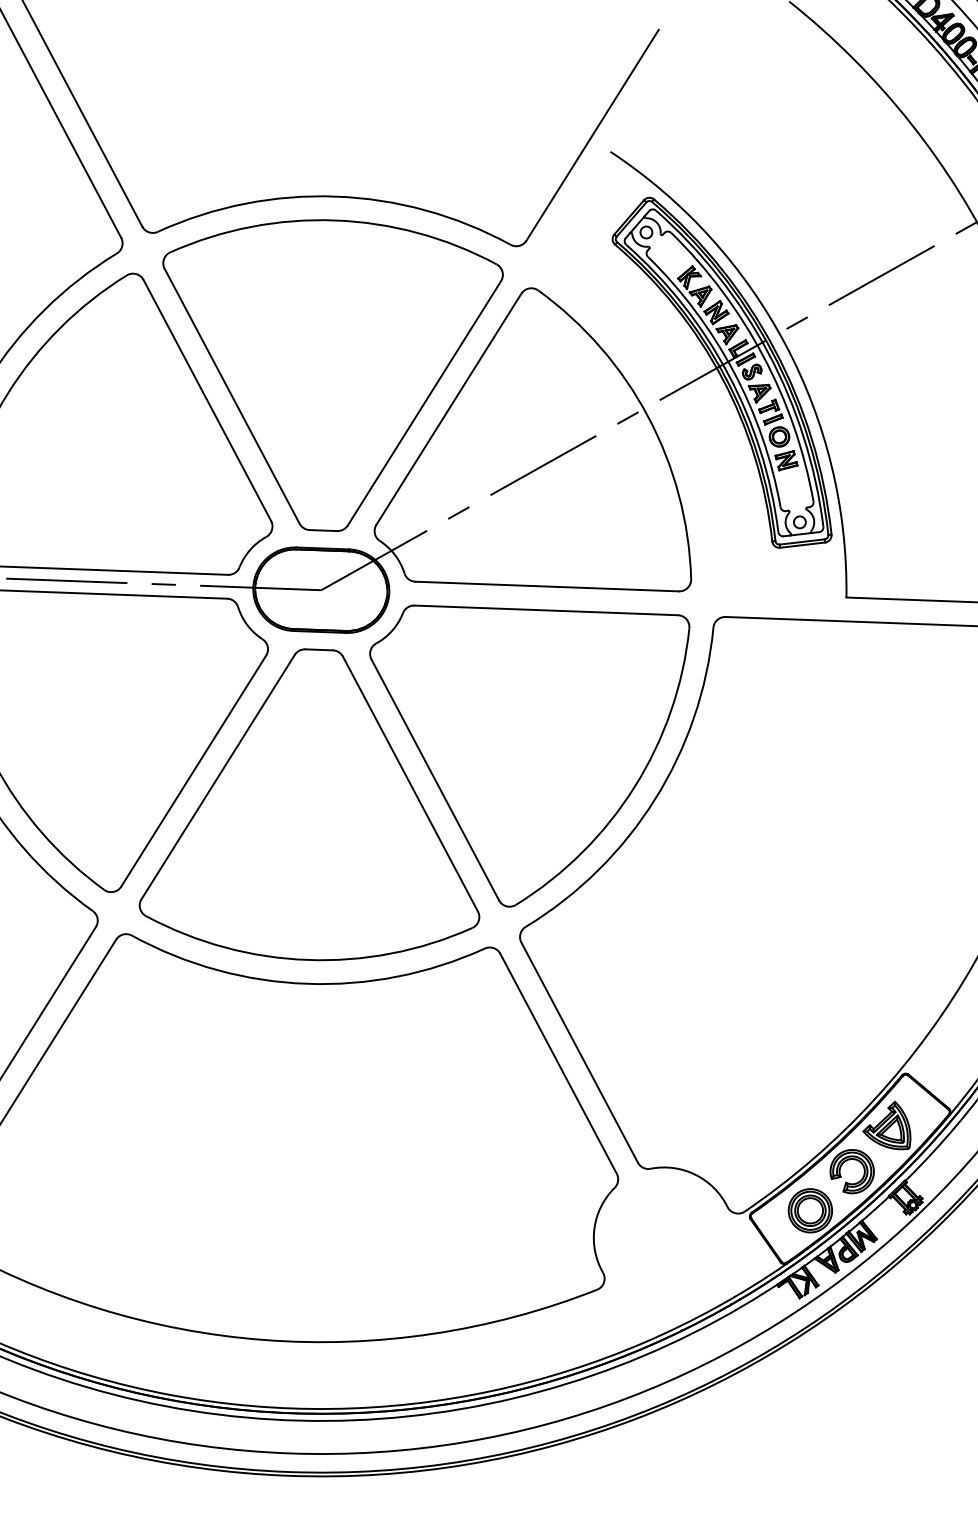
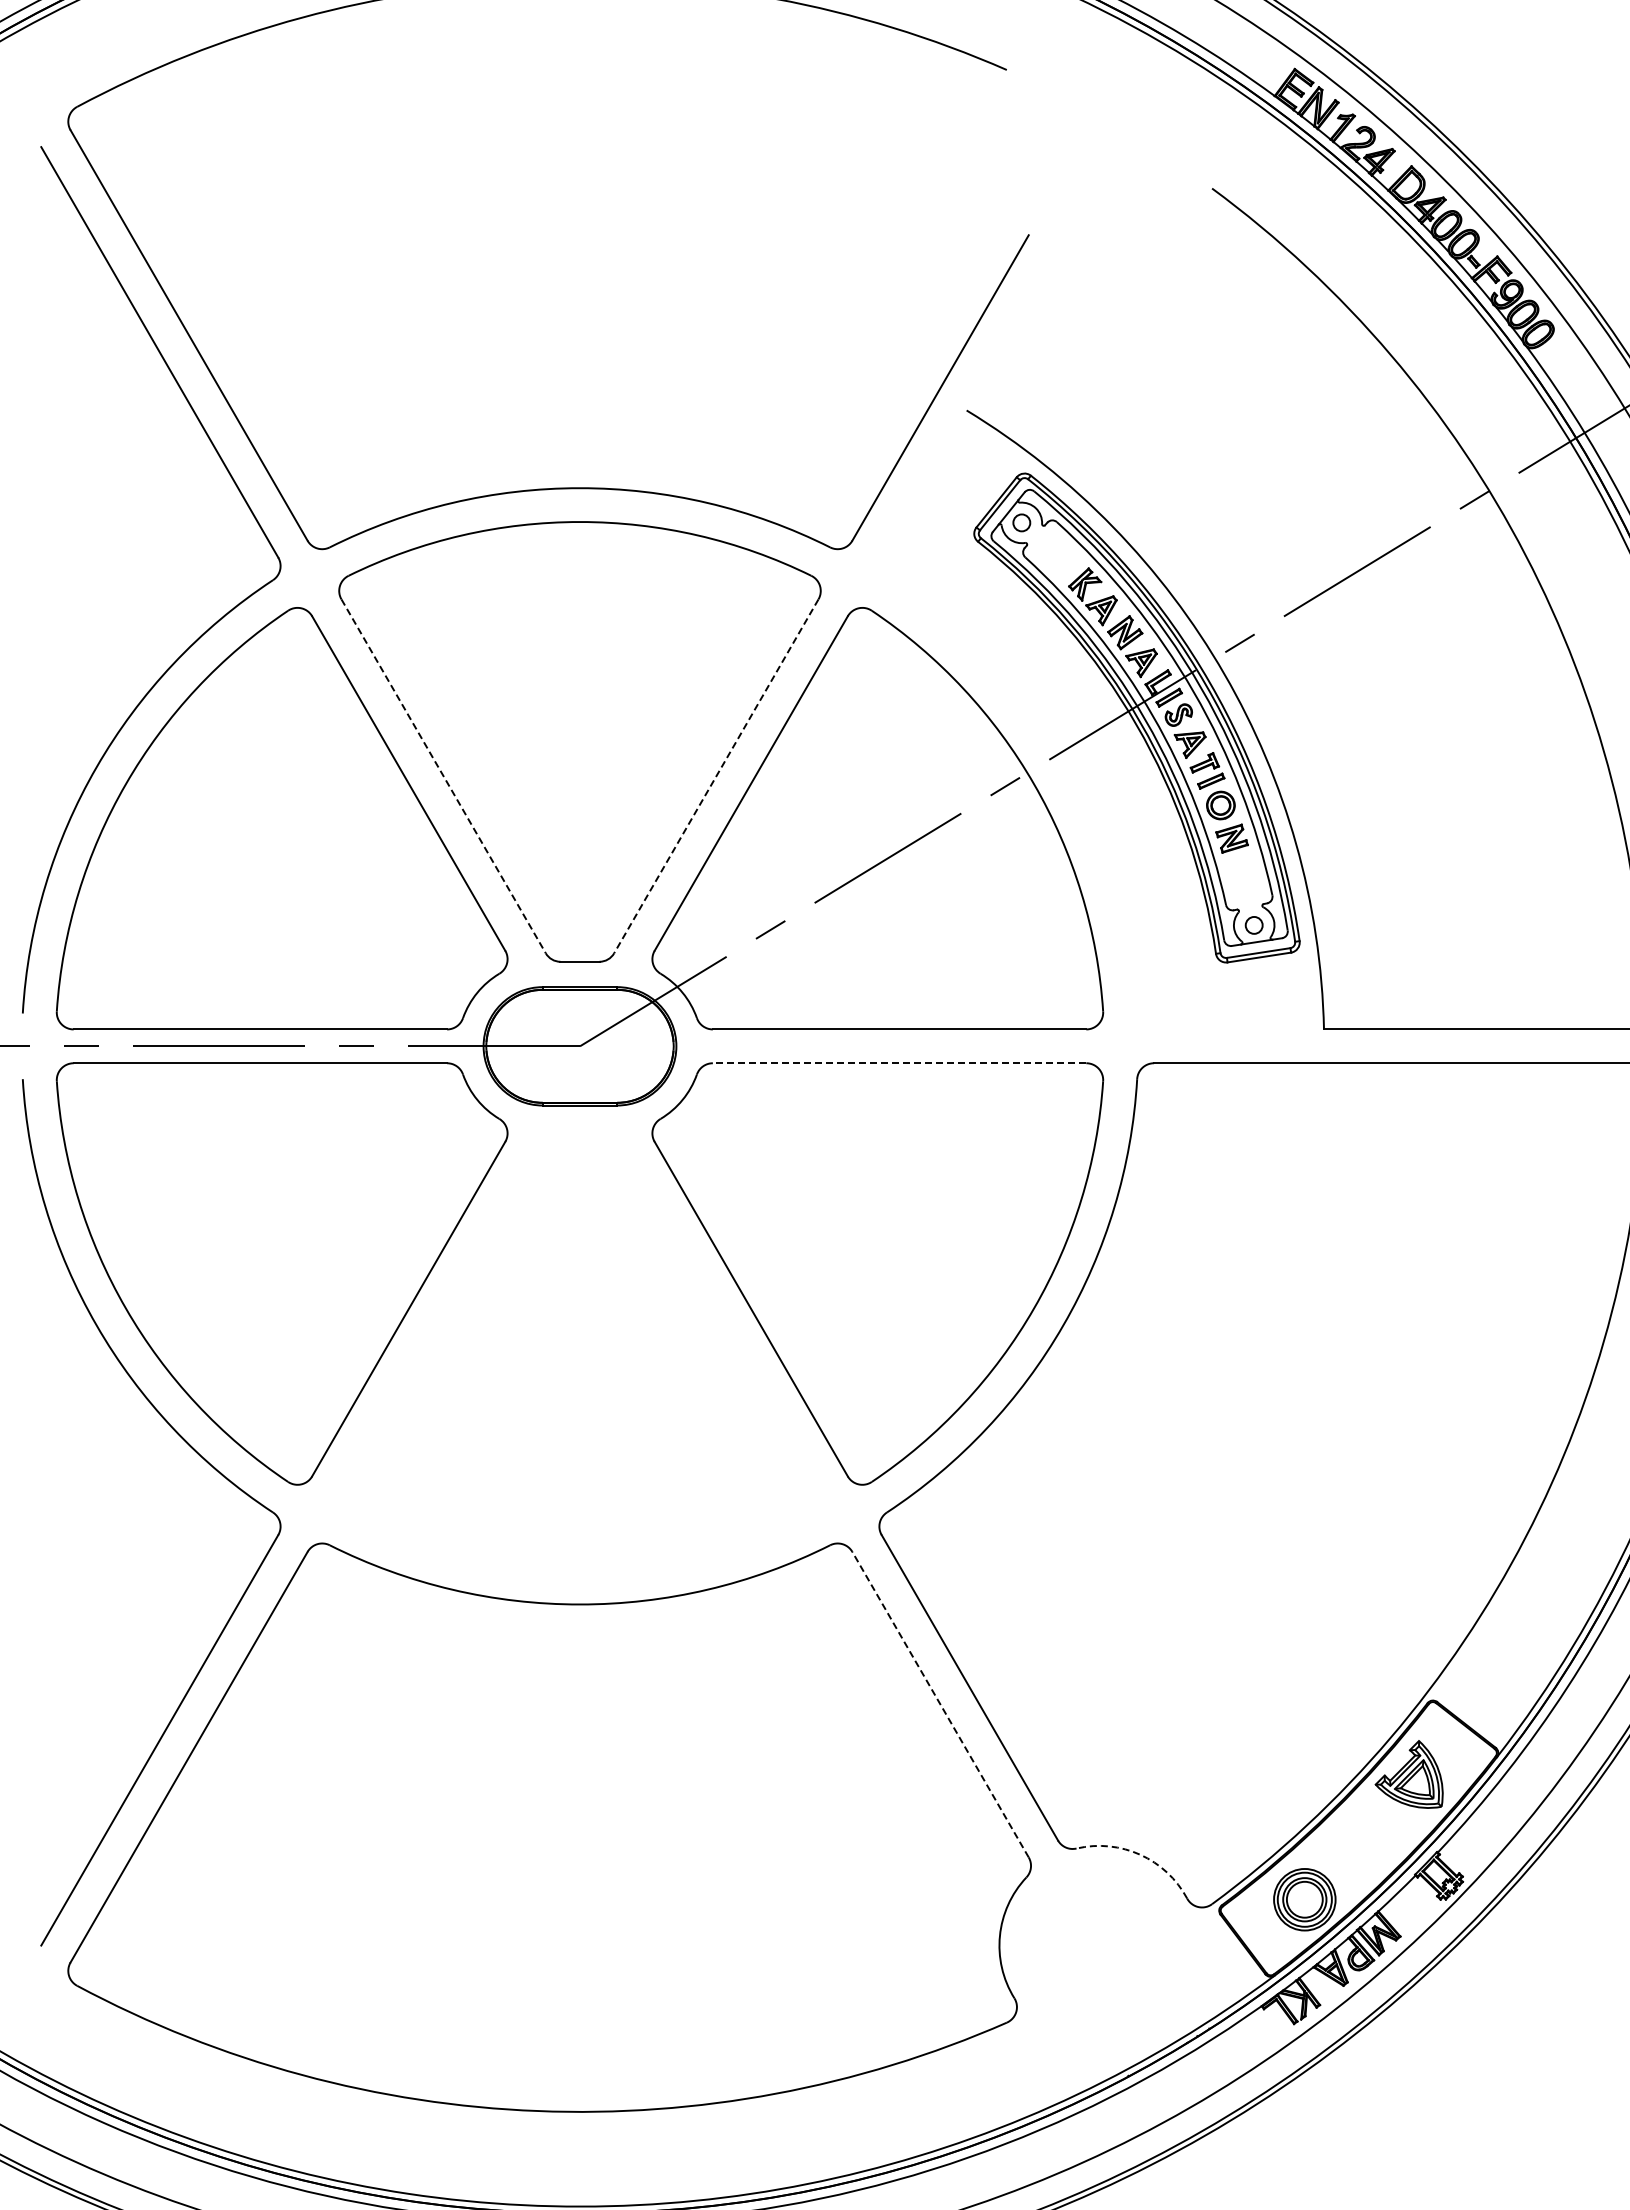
line: (232, 396) -> (443, 776), solid -> dashed
line: (424, 403) -> (716, 776), solid -> dashed
line: (546, 610) -> (899, 1063), solid -> dashed
part: (313, 804) -> (579, 1350), removed
line: (558, 1063) -> (940, 1704), solid -> dashed
part: (845, 1161) -> (1352, 1828), removed
arc: (695, 1174) -> (1140, 1854), solid -> dashed

